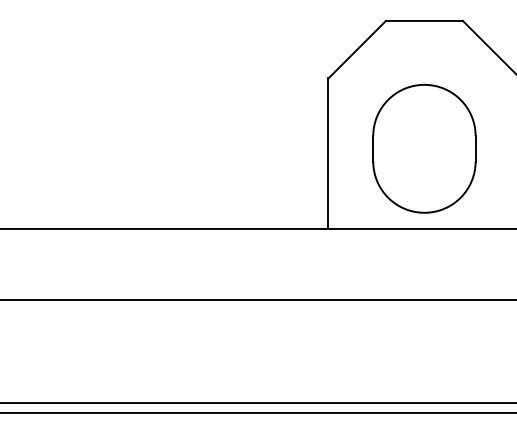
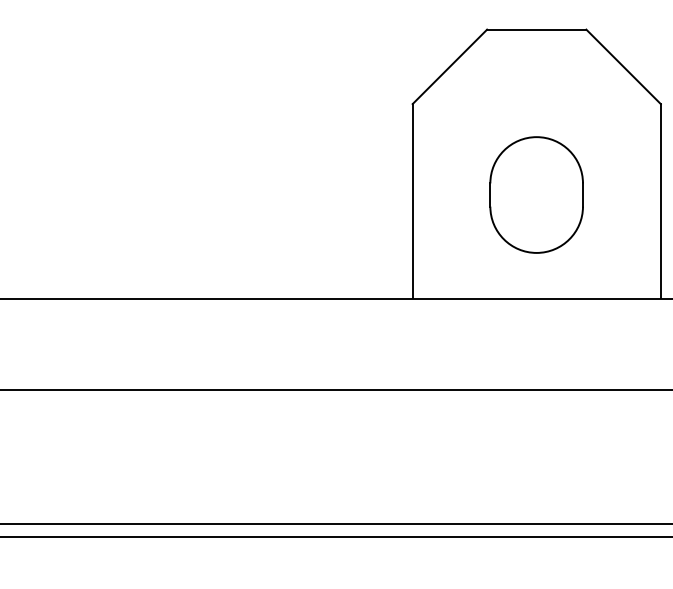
part: (424, 148) -> (536, 194), size x0.7

